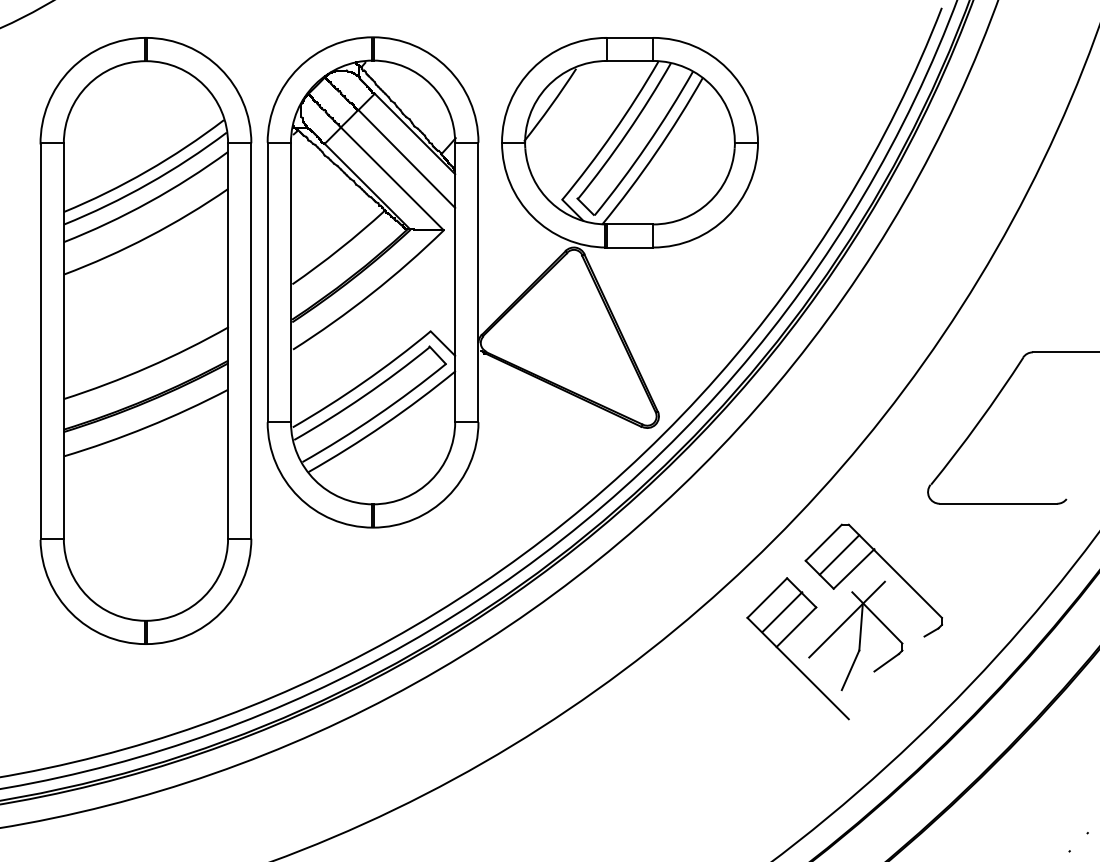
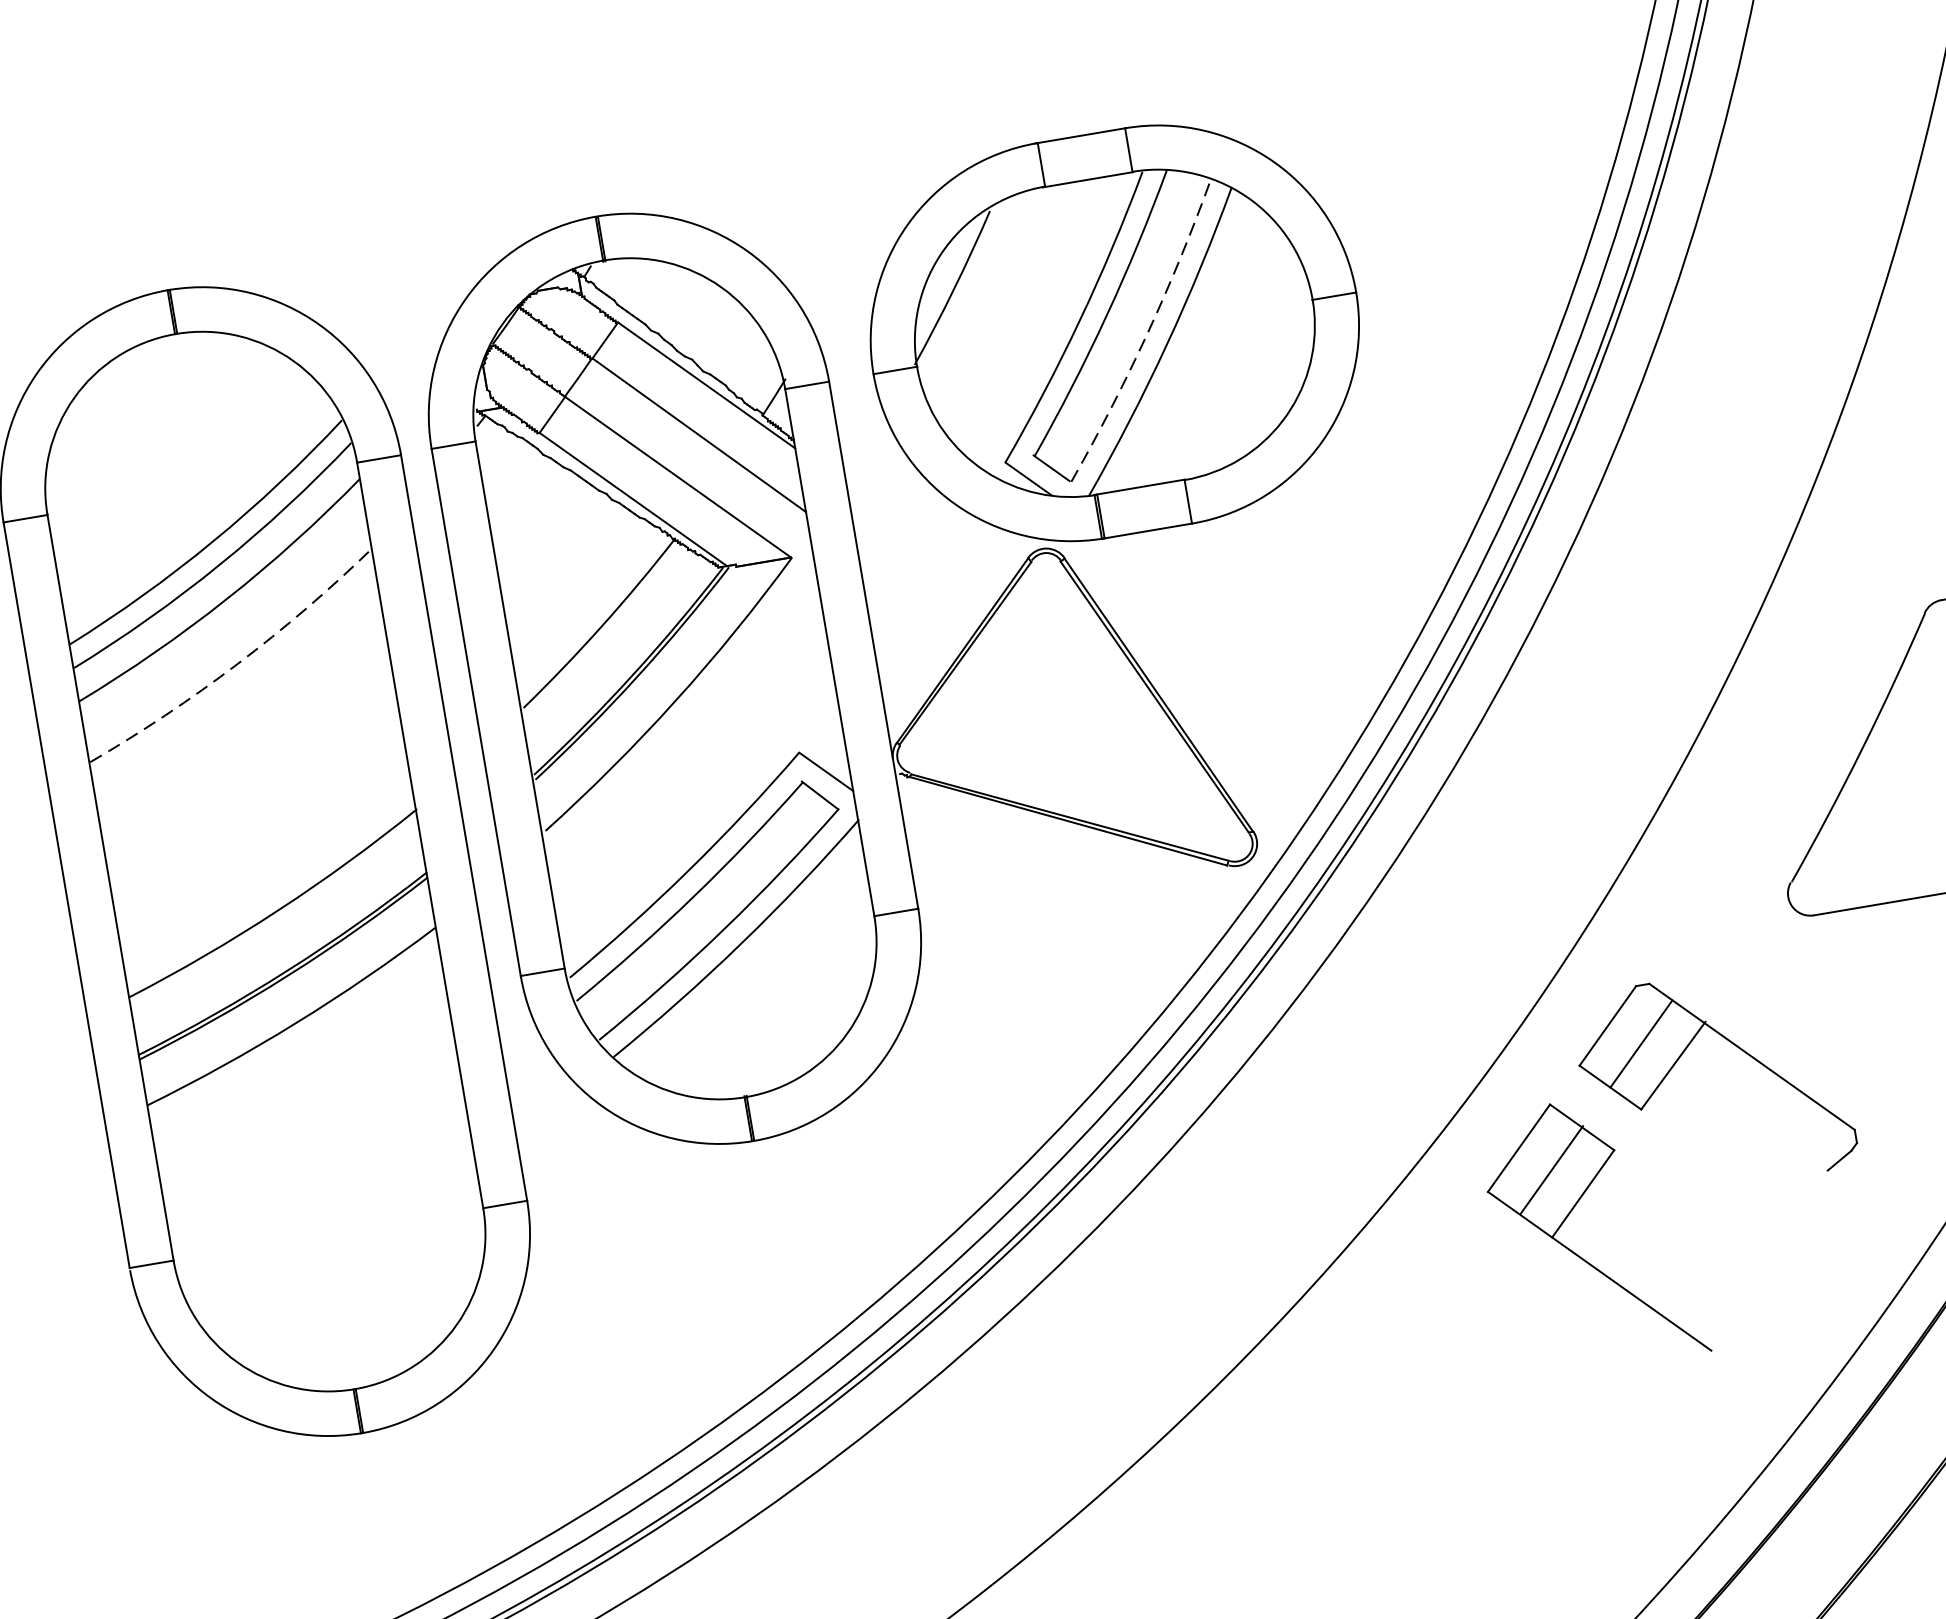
arc: (646, 145) -> (1146, 333), solid -> dashed
arc: (148, 236) -> (236, 663), solid -> dashed
part: (855, 635) -> (1697, 1190), removed

